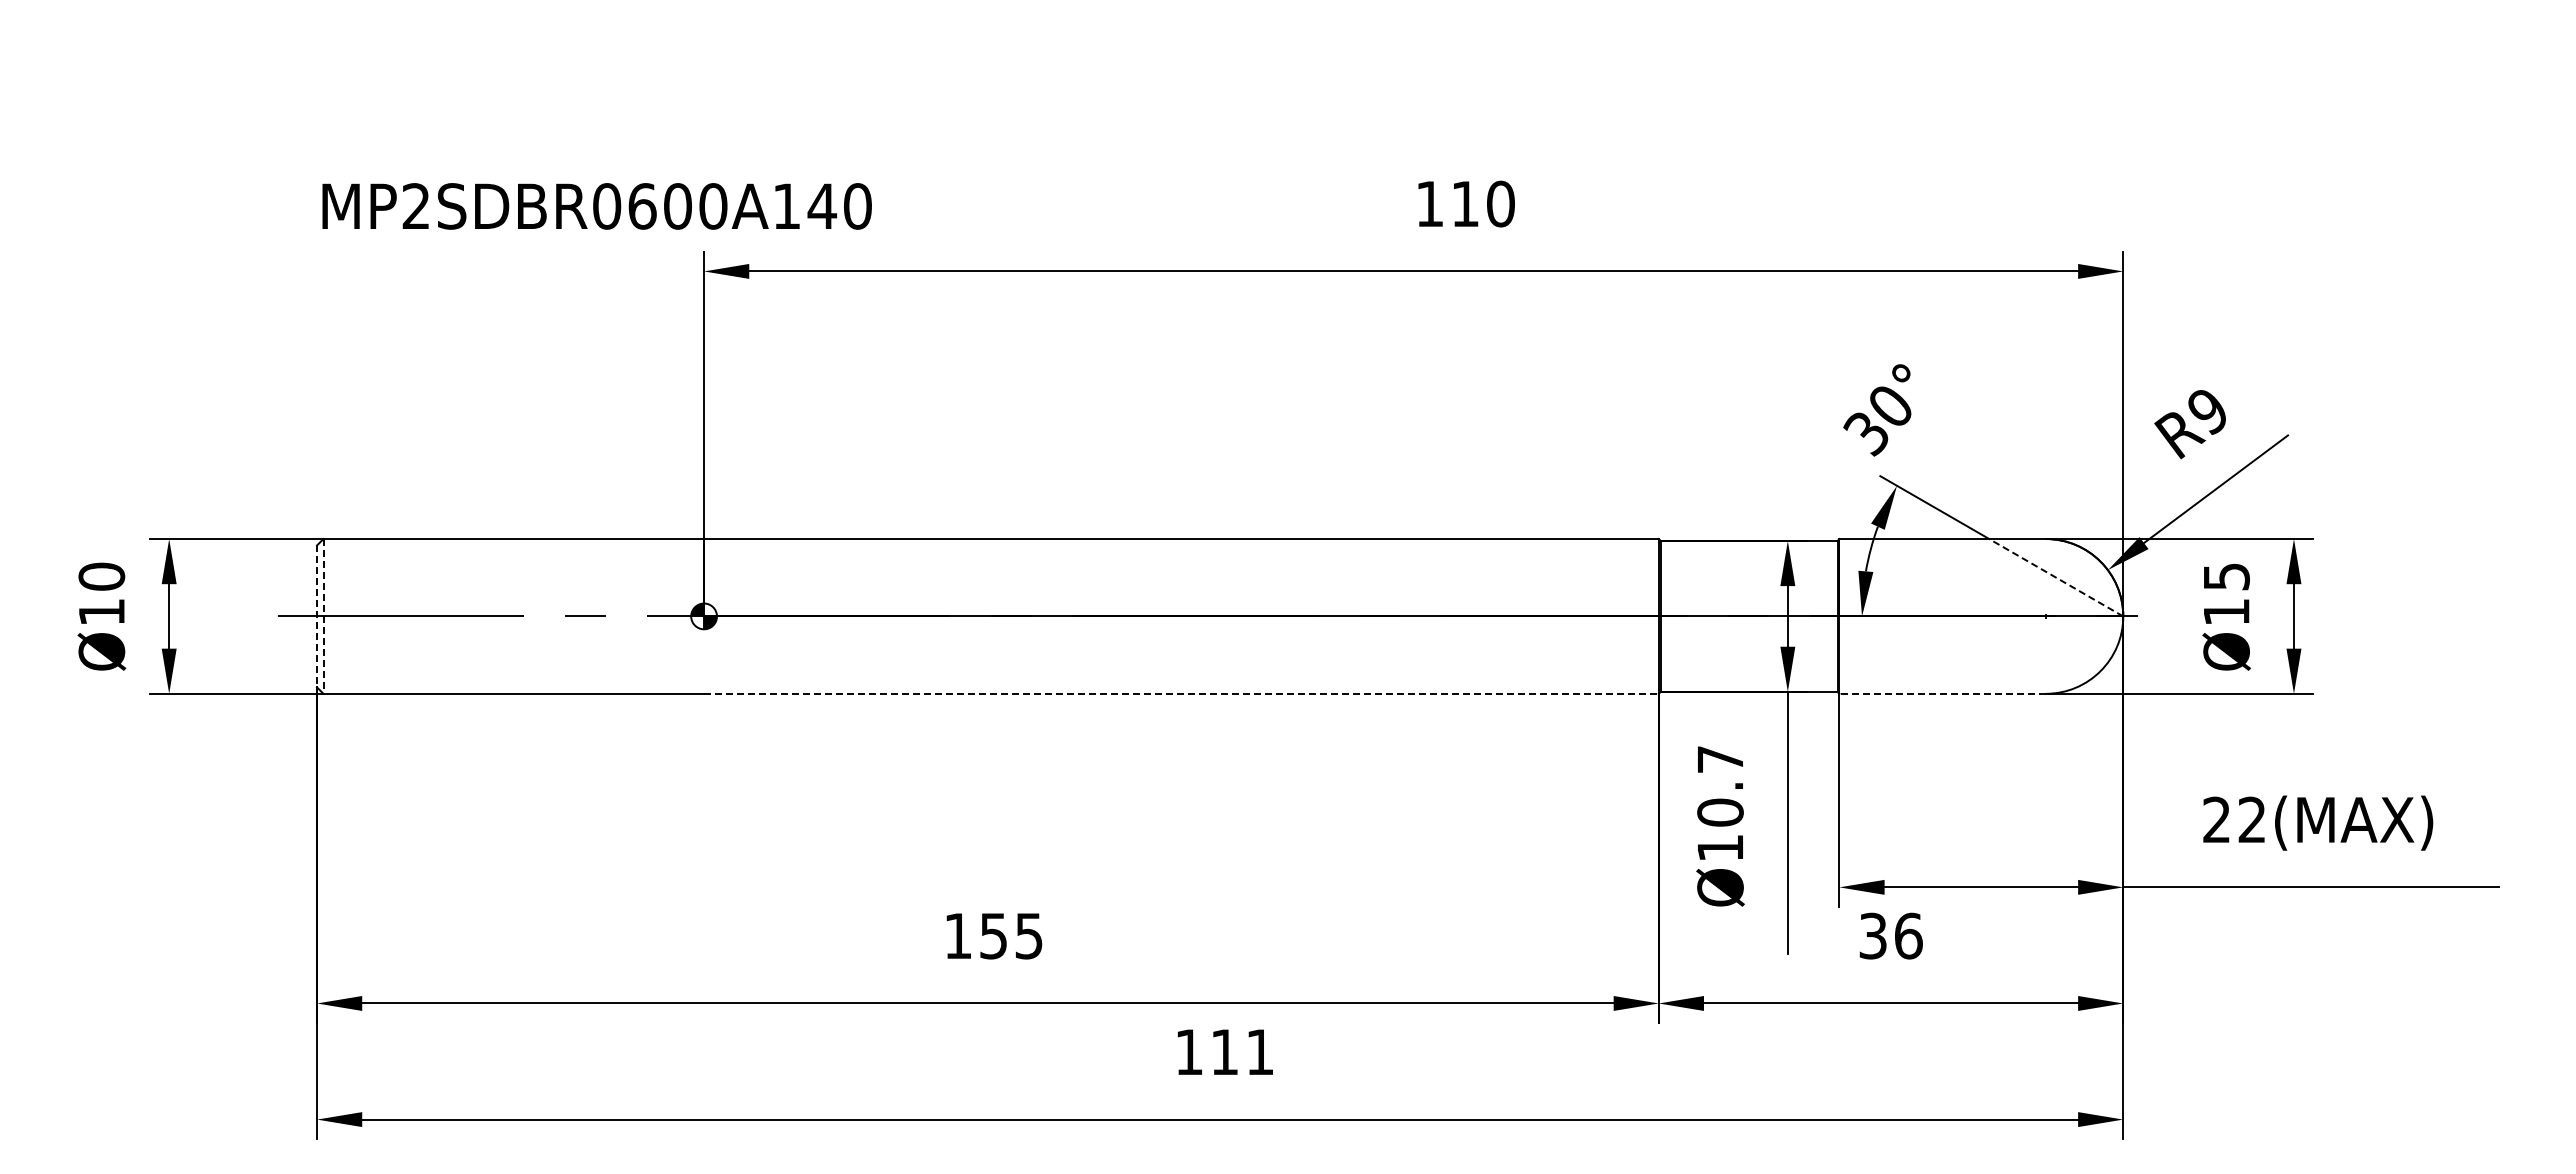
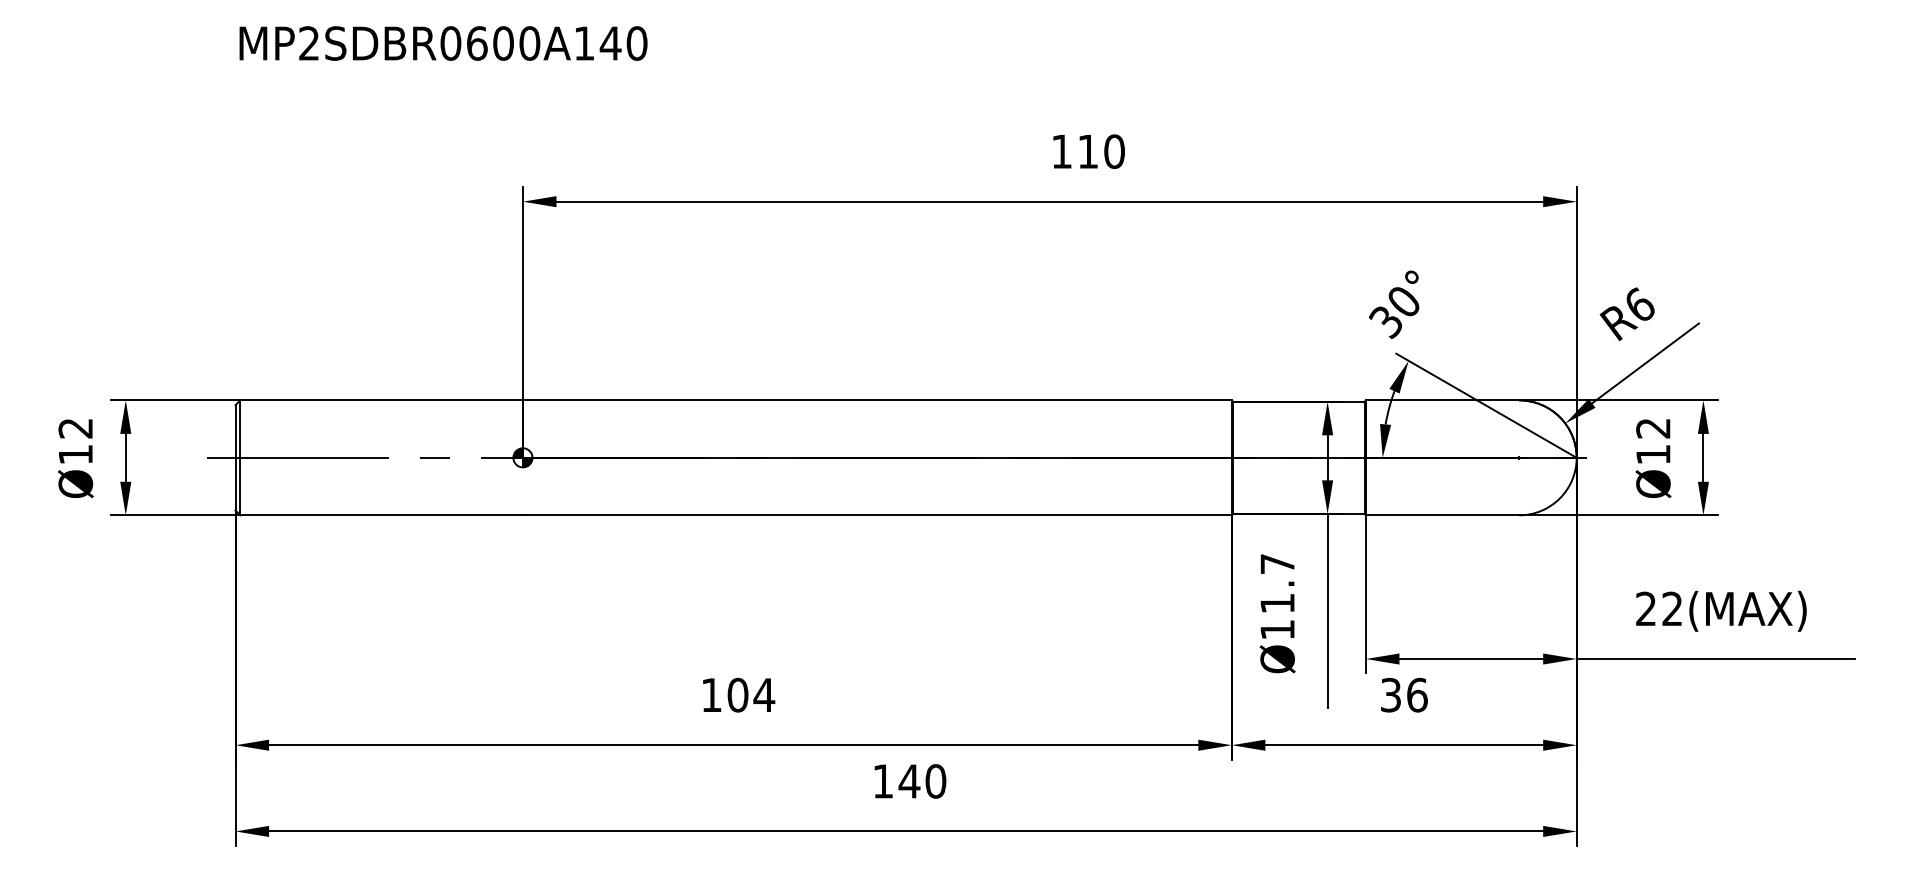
text: (596, 206) -> (443, 43), moved
text: (2208, 410) -> (1639, 304), R9 -> R6
text: (101, 576) -> (75, 428), Ø10 -> Ø12
text: (2226, 576) -> (1653, 428), Ø15 -> Ø12
line: (2055, 577) -> (1526, 428), dashed -> solid
line: (317, 616) -> (235, 457), dashed -> solid
line: (323, 616) -> (240, 457), dashed -> solid
line: (1181, 693) -> (877, 515), dashed -> solid
line: (1942, 693) -> (1442, 515), dashed -> solid
text: (1720, 812) -> (1277, 603), Ø10.7 -> Ø11.7
text: (1011, 935) -> (751, 694), 155 -> 104
text: (1242, 1051) -> (922, 780), 111 -> 140

